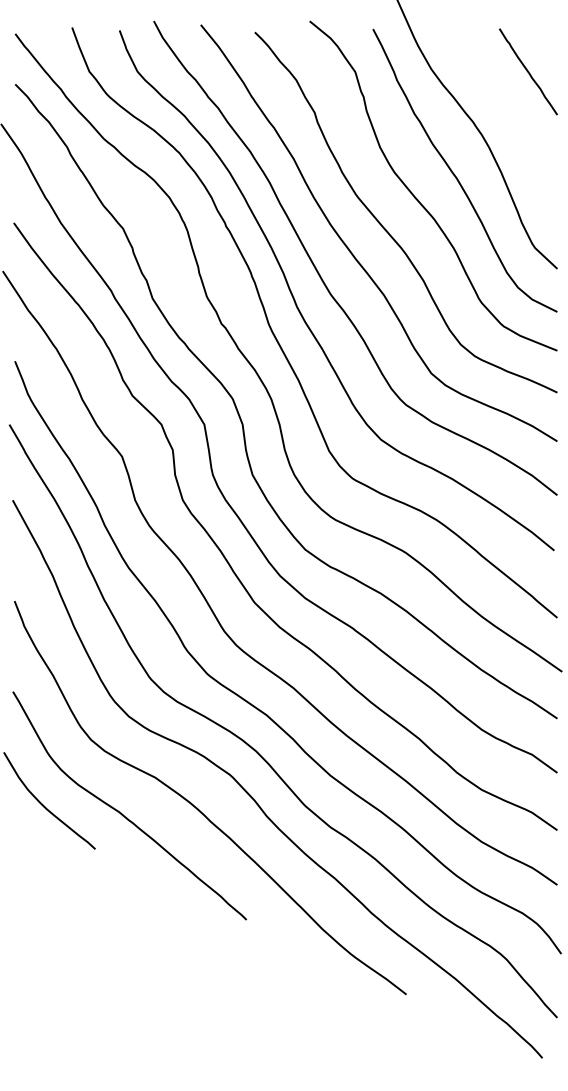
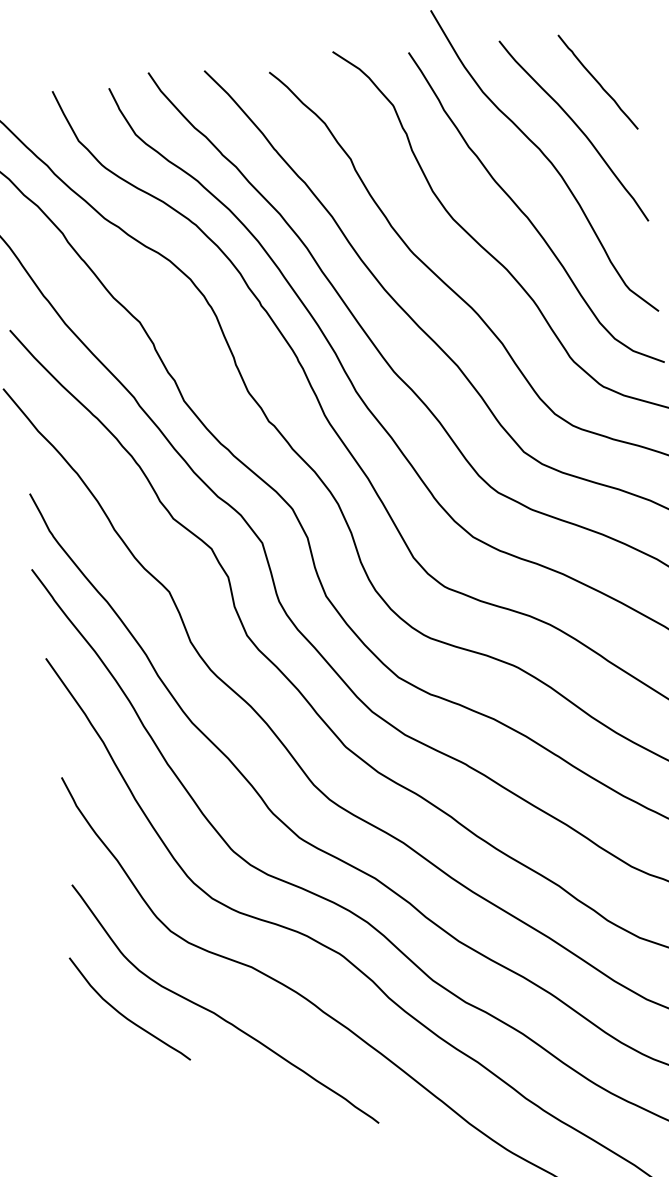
curve: (505, 106) -> (575, 126), added

